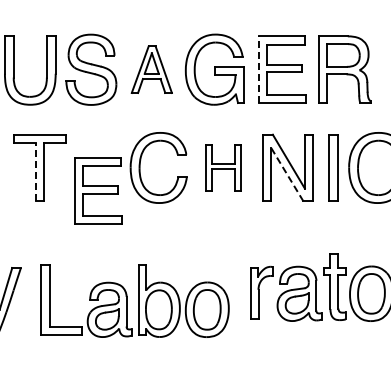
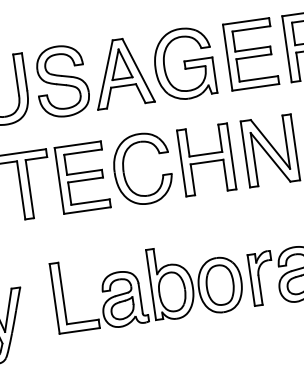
part: (151, 69) -> (121, 72), size x1.43
line: (258, 69) -> (227, 57), dashed -> solid
part: (223, 167) -> (206, 159), size x1.43
line: (35, 171) -> (21, 189), dashed -> solid
line: (286, 173) -> (269, 156), dashed -> solid
part: (98, 190) -> (82, 177), moved
part: (134, 300) -> (146, 286), moved

